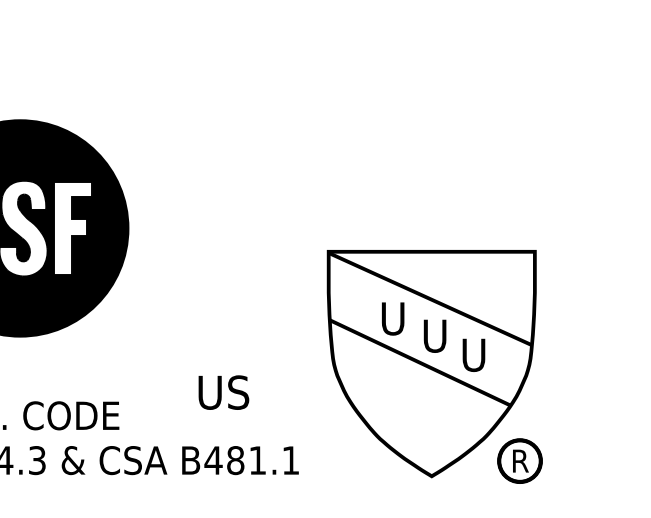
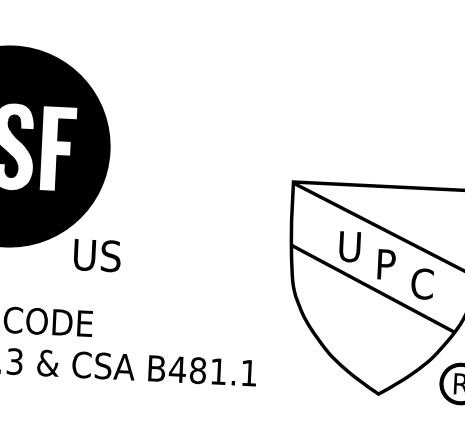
text: (434, 335) -> (387, 264), U -> P
text: (473, 354) -> (422, 283), U -> C
text: (223, 392) -> (97, 255), moved

